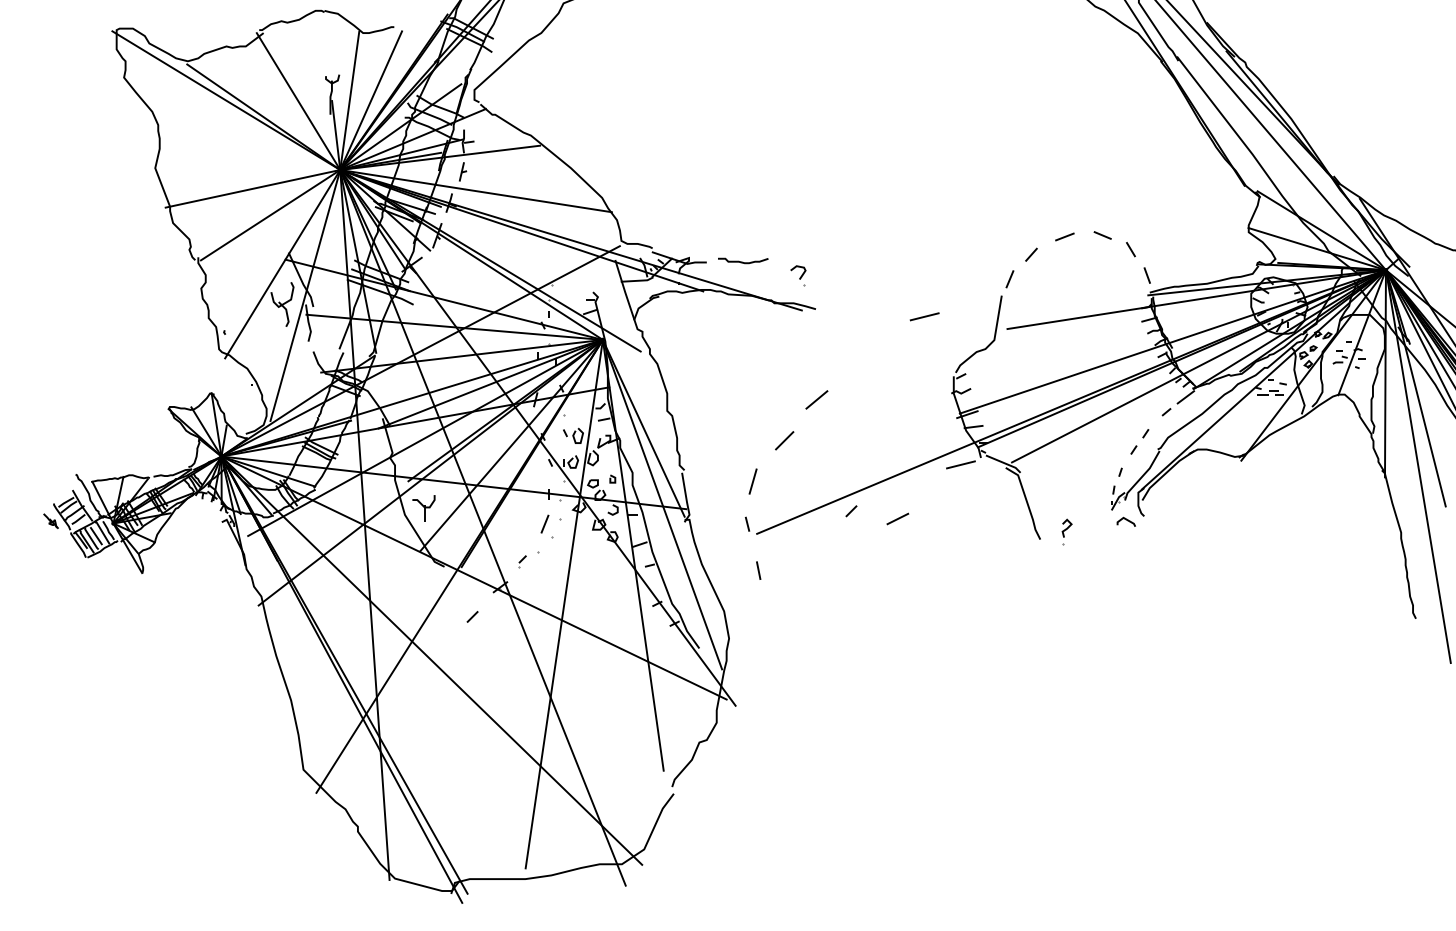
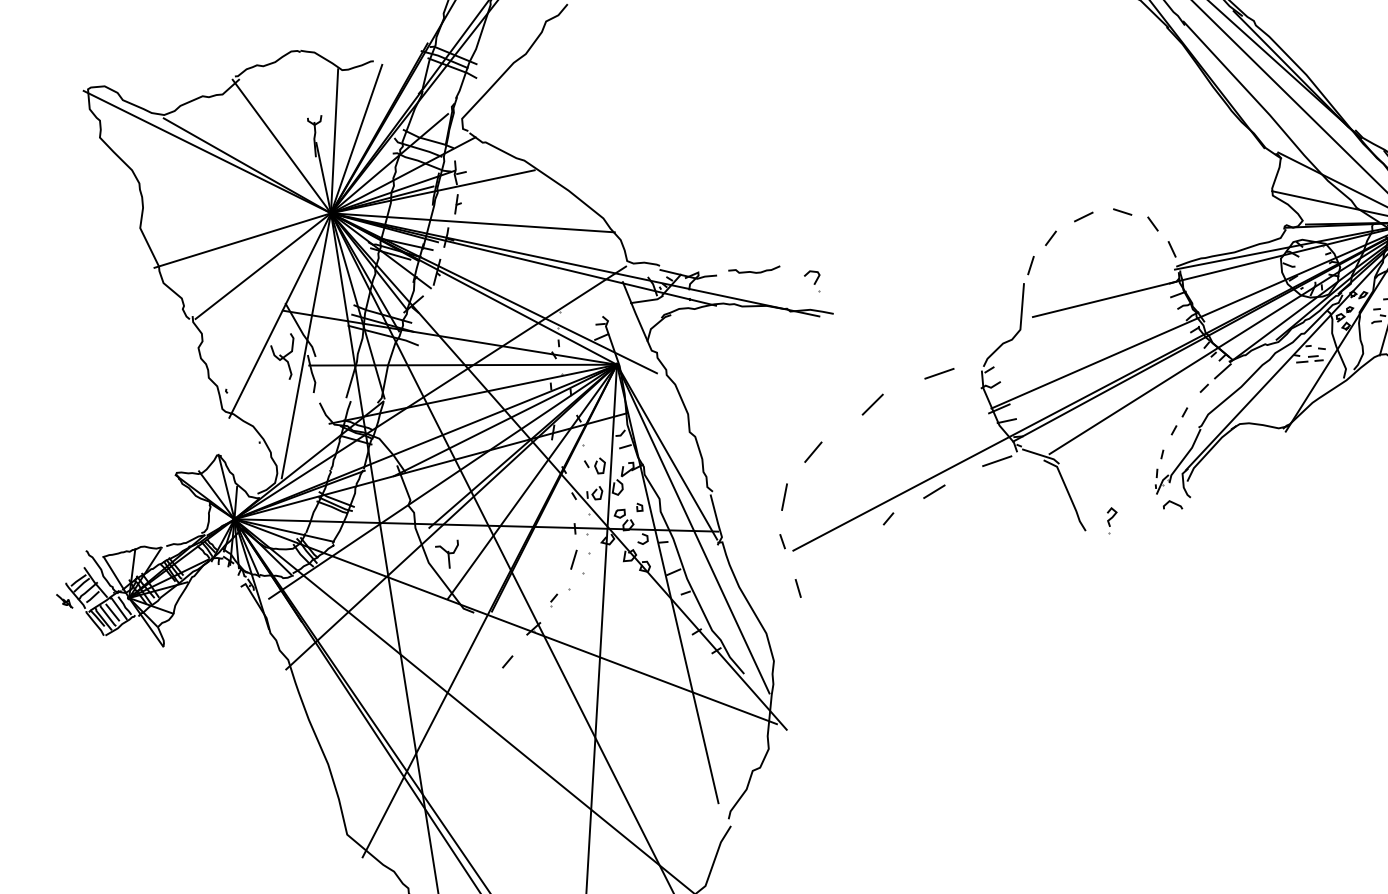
line: (924, 316) -> (939, 373), moved
line: (816, 399) -> (872, 404), moved
line: (897, 518) -> (933, 491), moved

